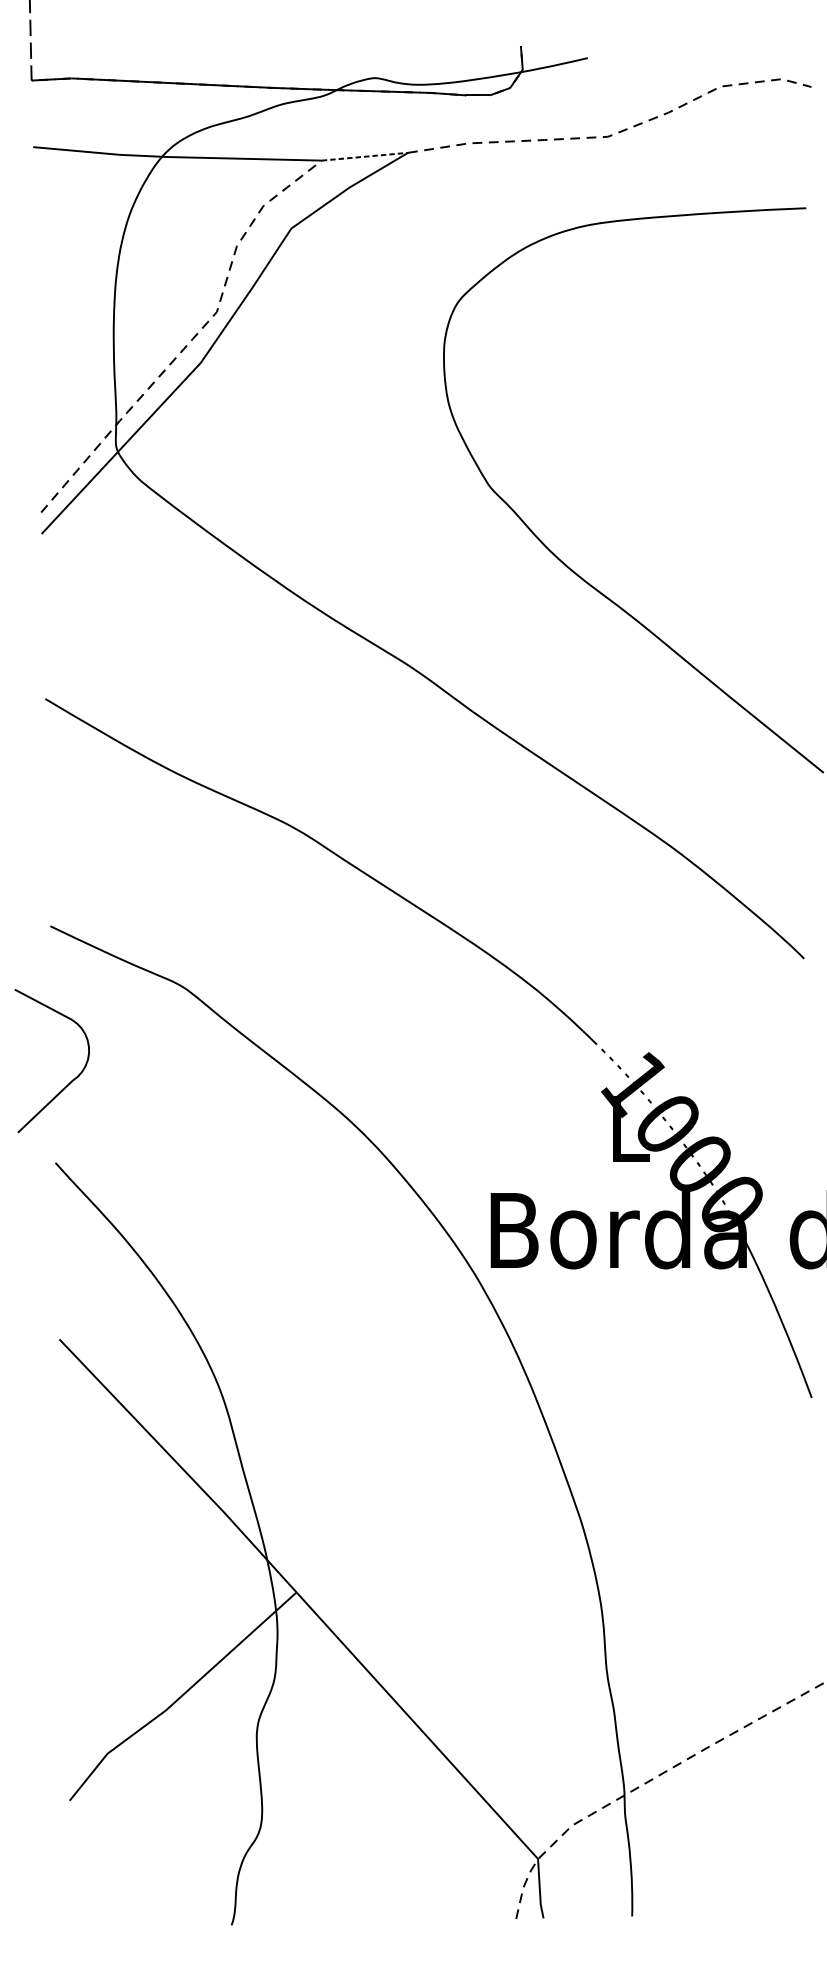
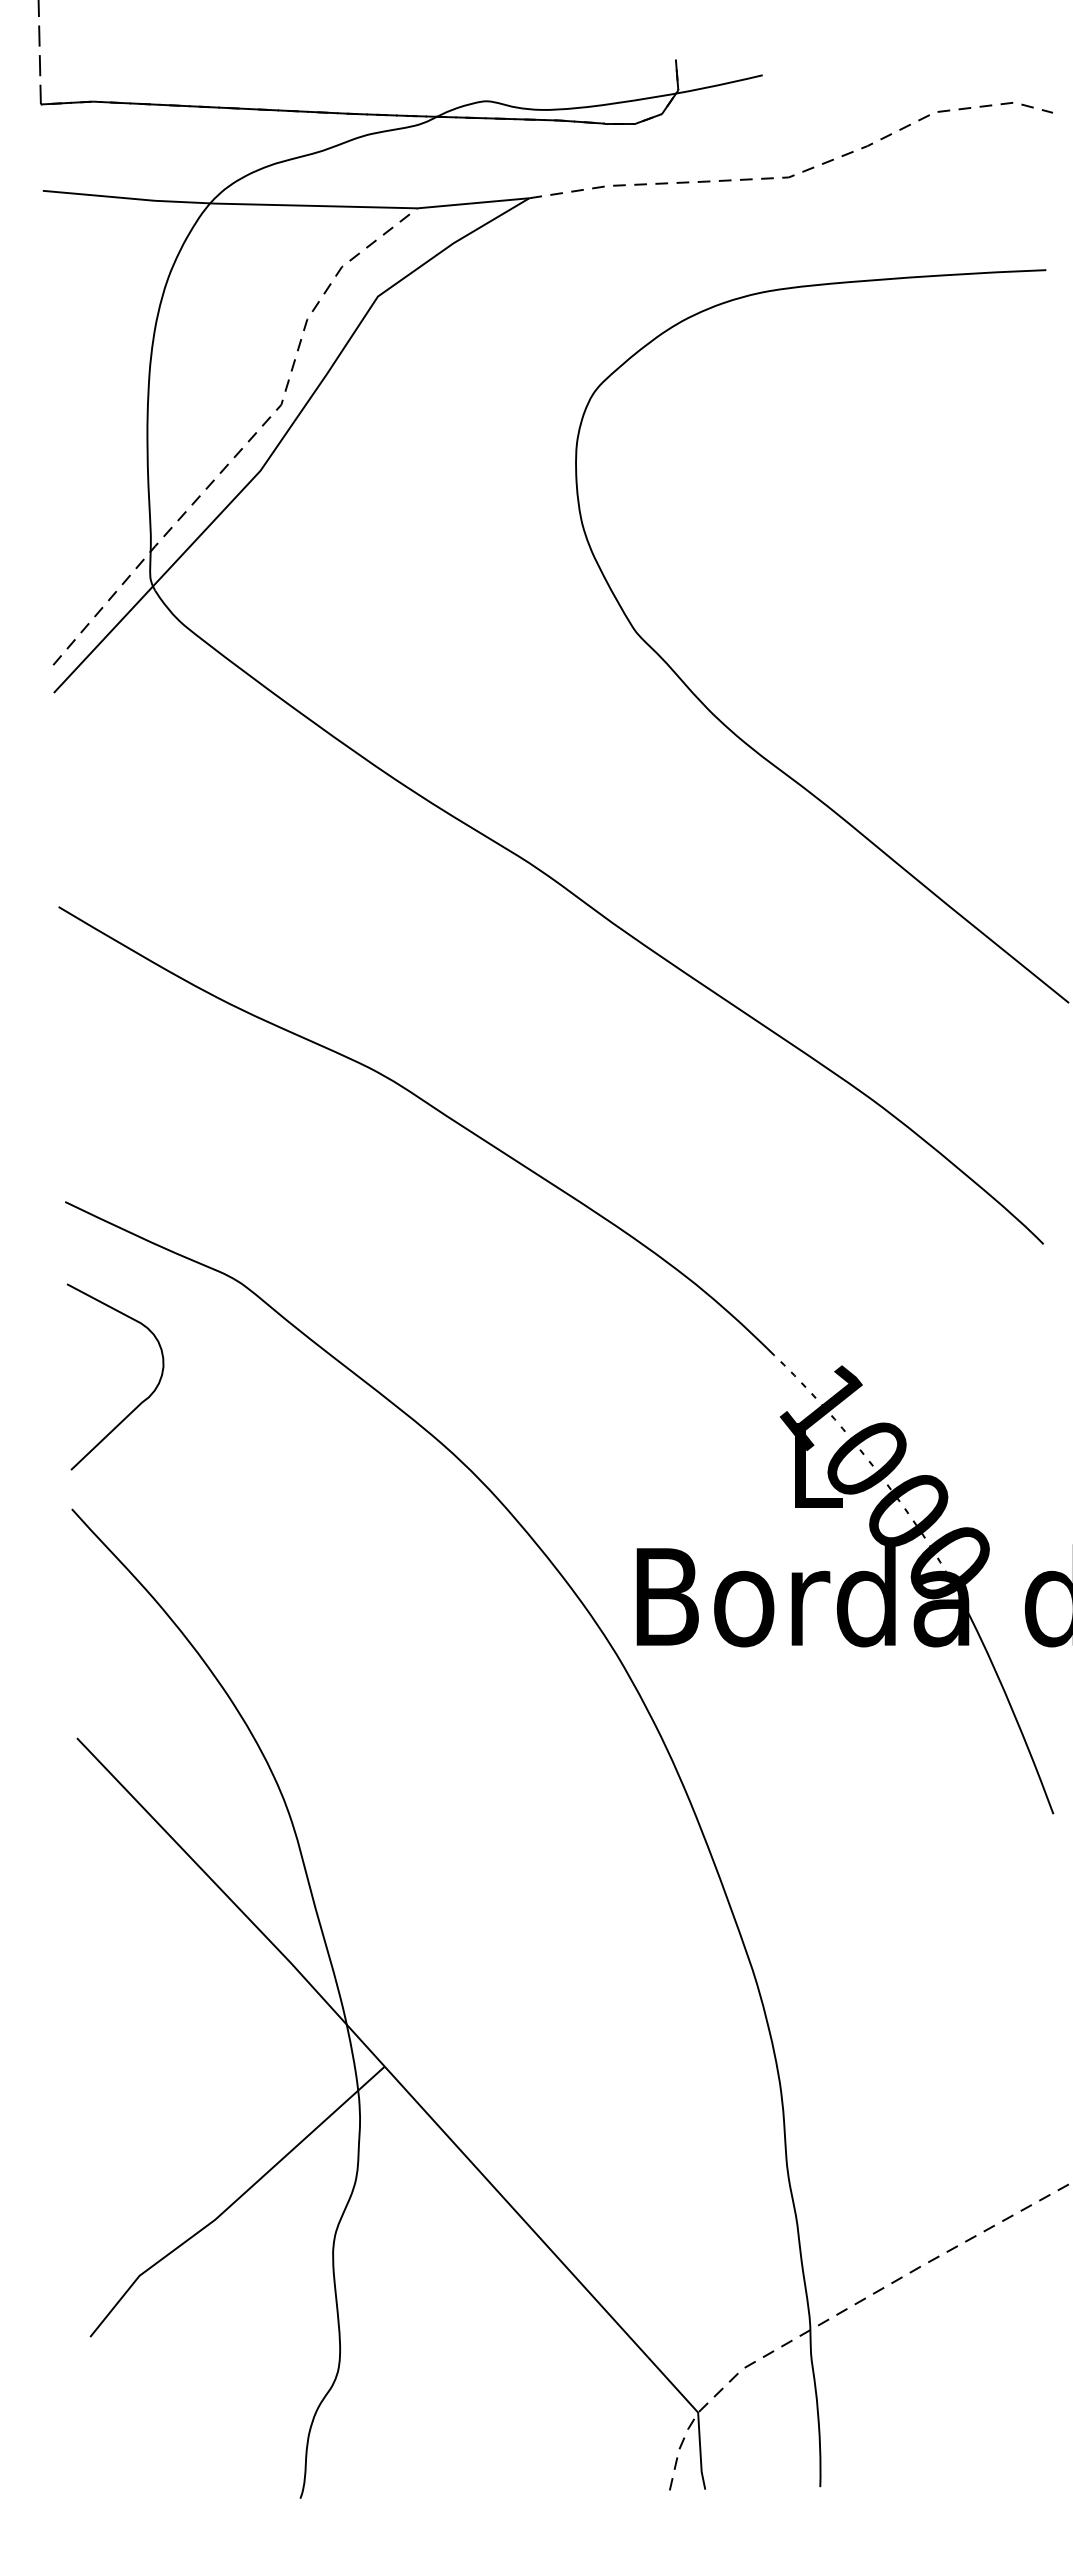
line: (364, 156) -> (473, 203), dashed -> solid
curve: (72, 1079) -> (141, 1401), moved

